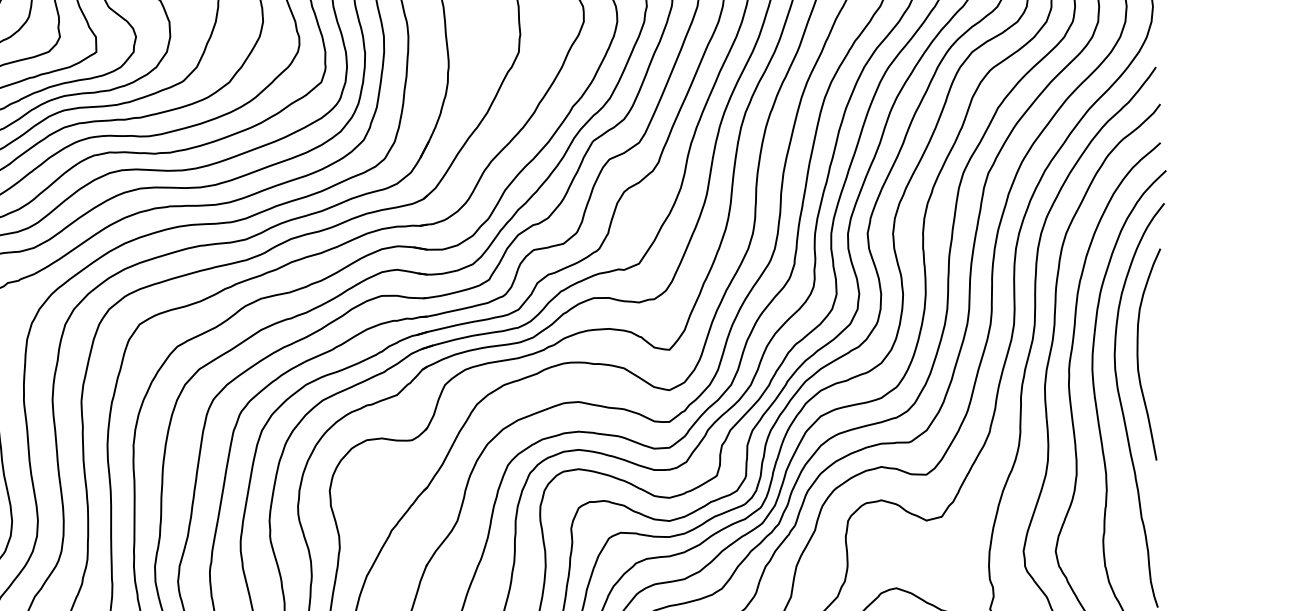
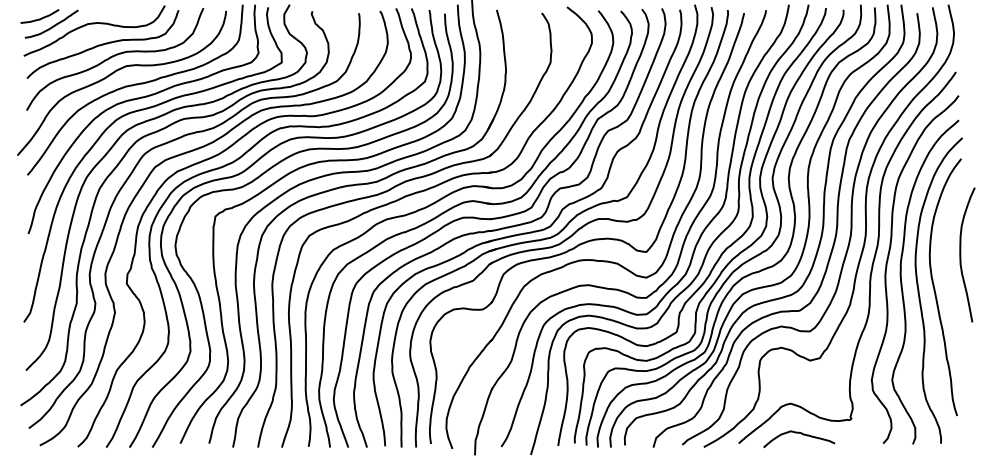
curve: (1139, 353) -> (961, 254), moved

